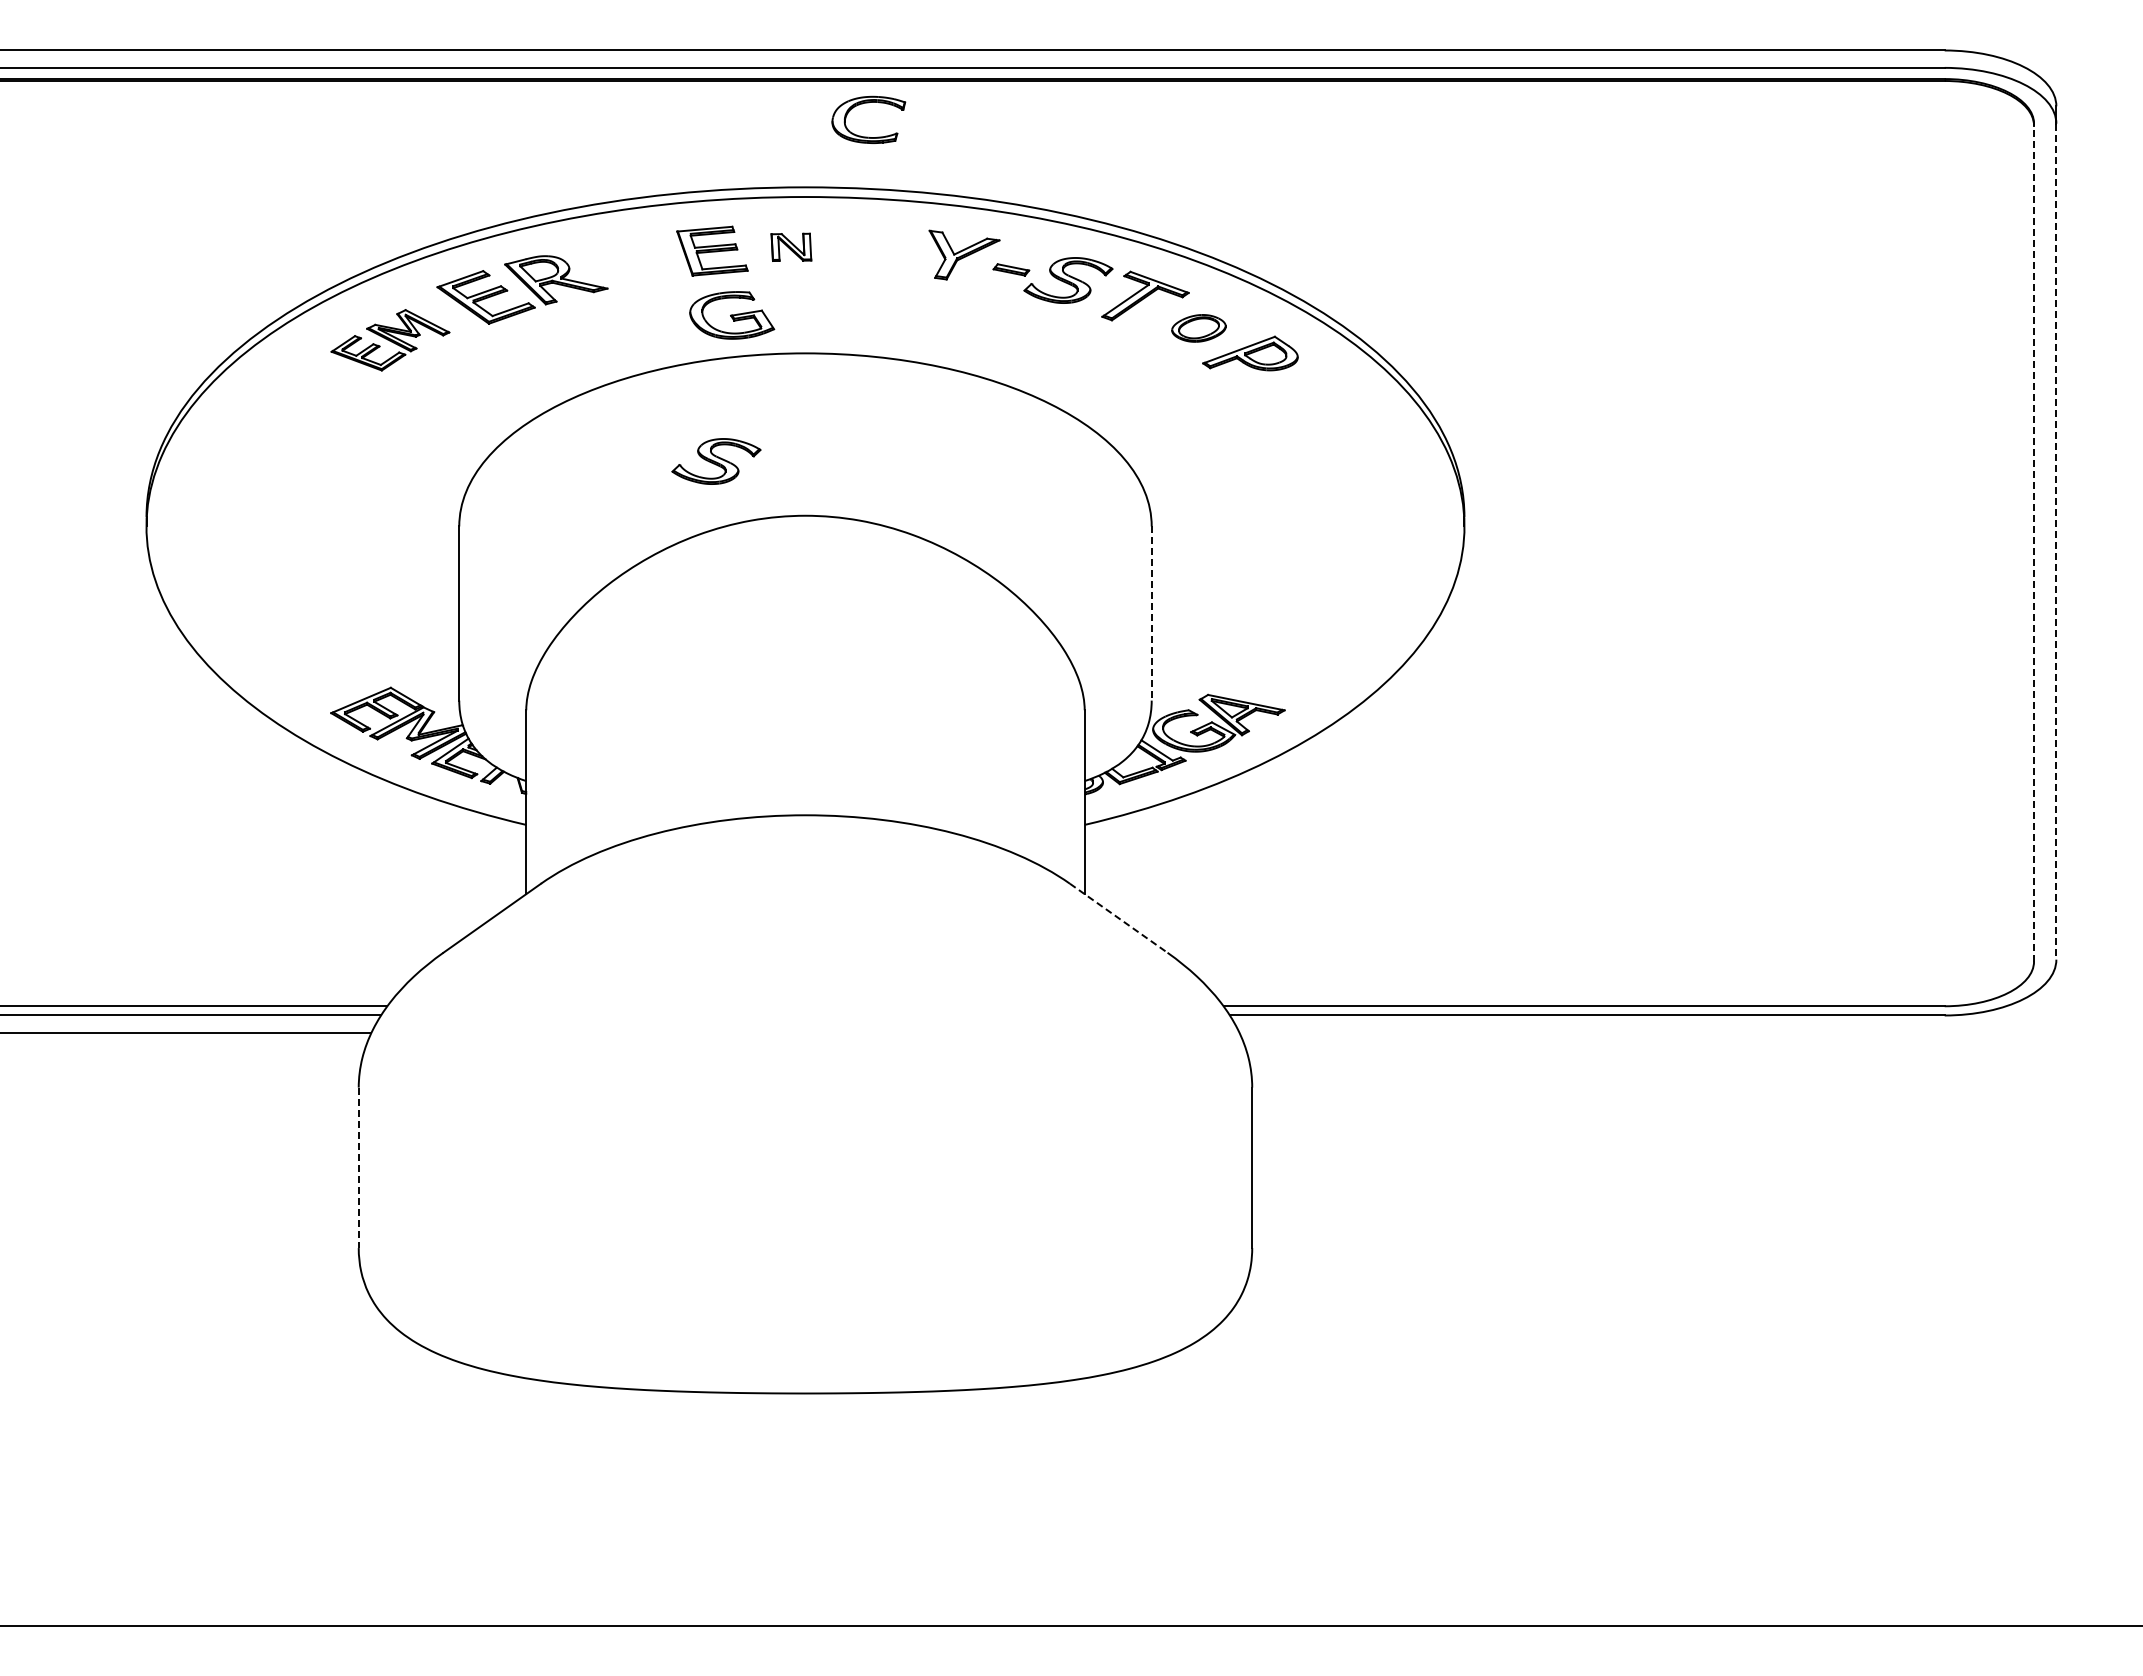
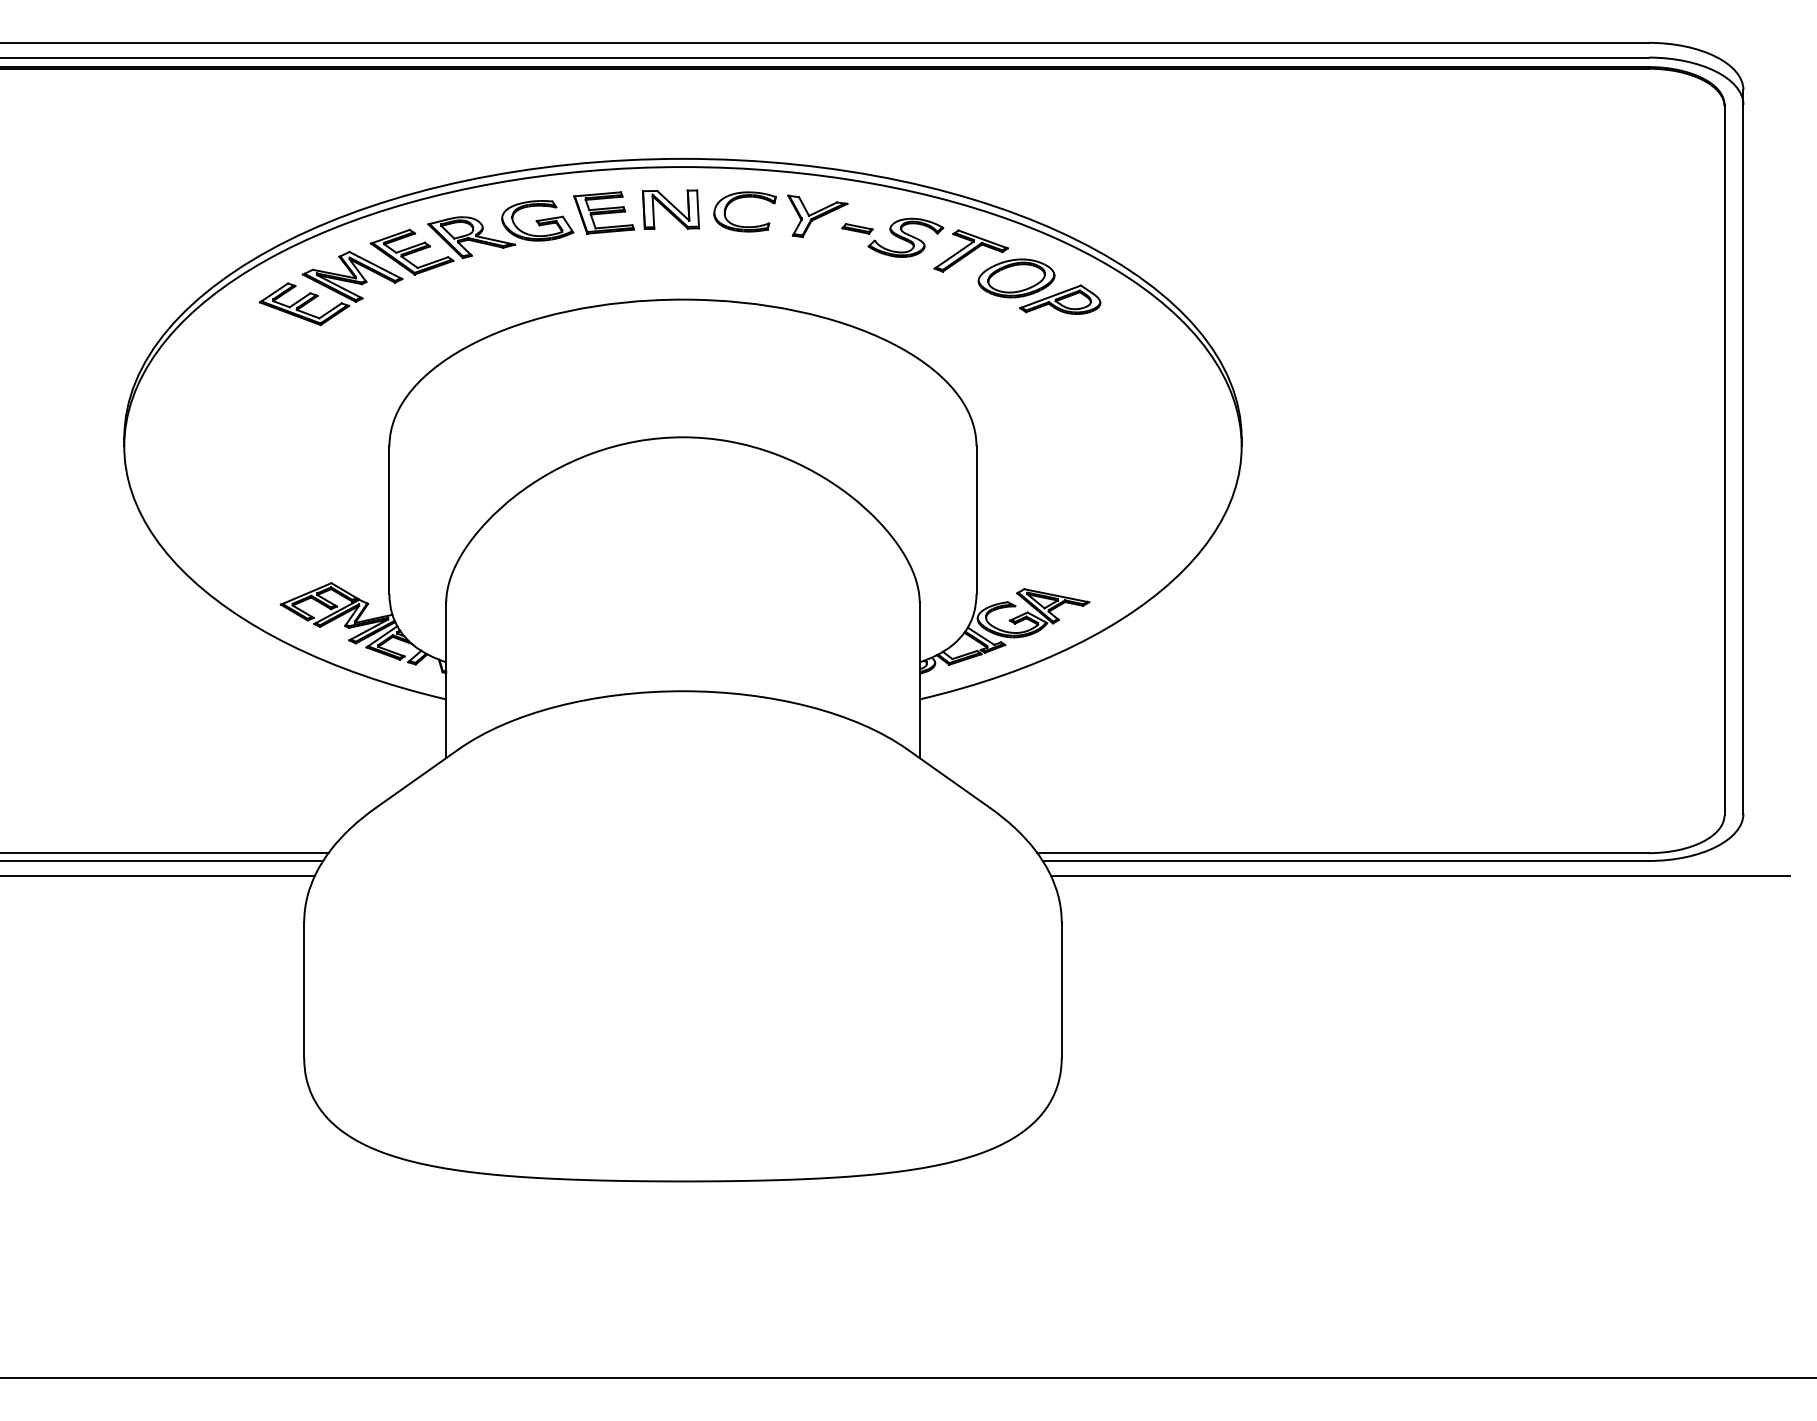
part: (868, 103) -> (744, 198), moved
part: (791, 247) -> (671, 209), size x1.67
part: (732, 315) -> (538, 220), moved
part: (1198, 328) -> (1016, 278), size x1.67
part: (390, 340) -> (331, 288), size x1.43
part: (716, 461) -> (607, 391), removed
line: (2056, 541) -> (1743, 459), dashed -> solid
line: (2034, 543) -> (1724, 460), dashed -> solid
line: (1151, 614) -> (976, 521), dashed -> solid
line: (1118, 918) -> (948, 778), dashed -> solid
line: (1675, 1033) -> (1420, 876), added
line: (358, 1168) -> (304, 990), dashed -> solid

